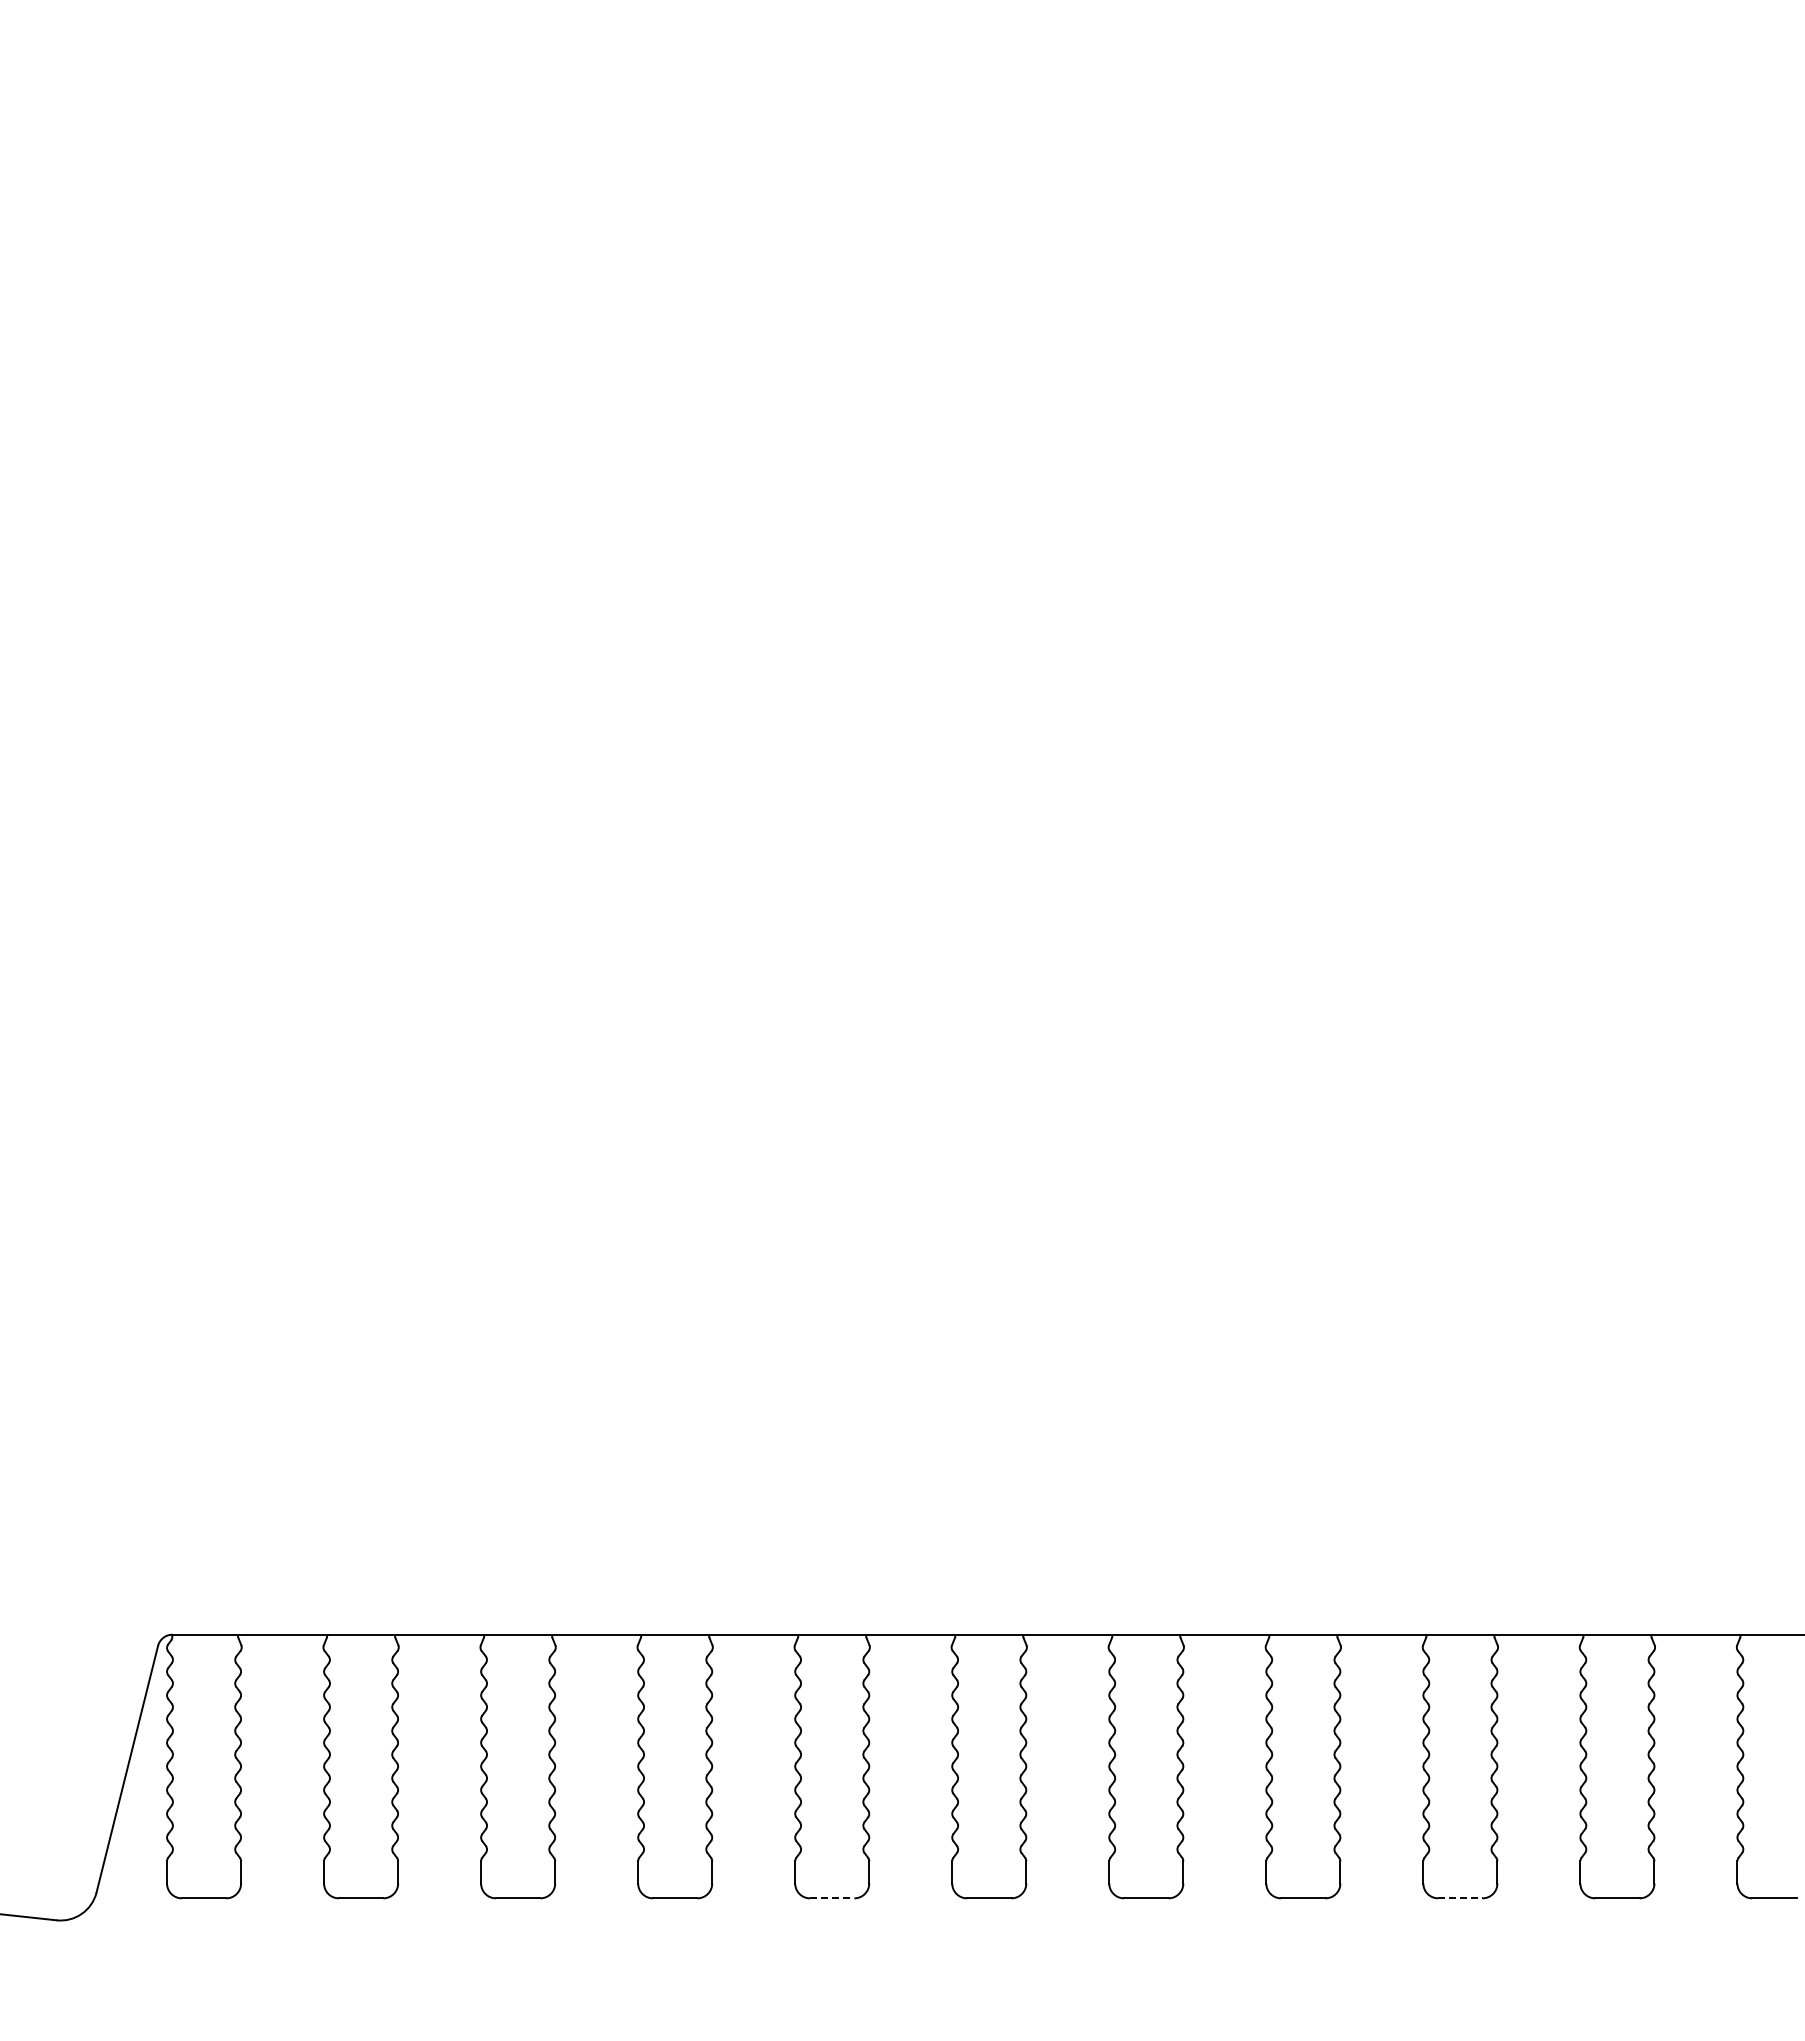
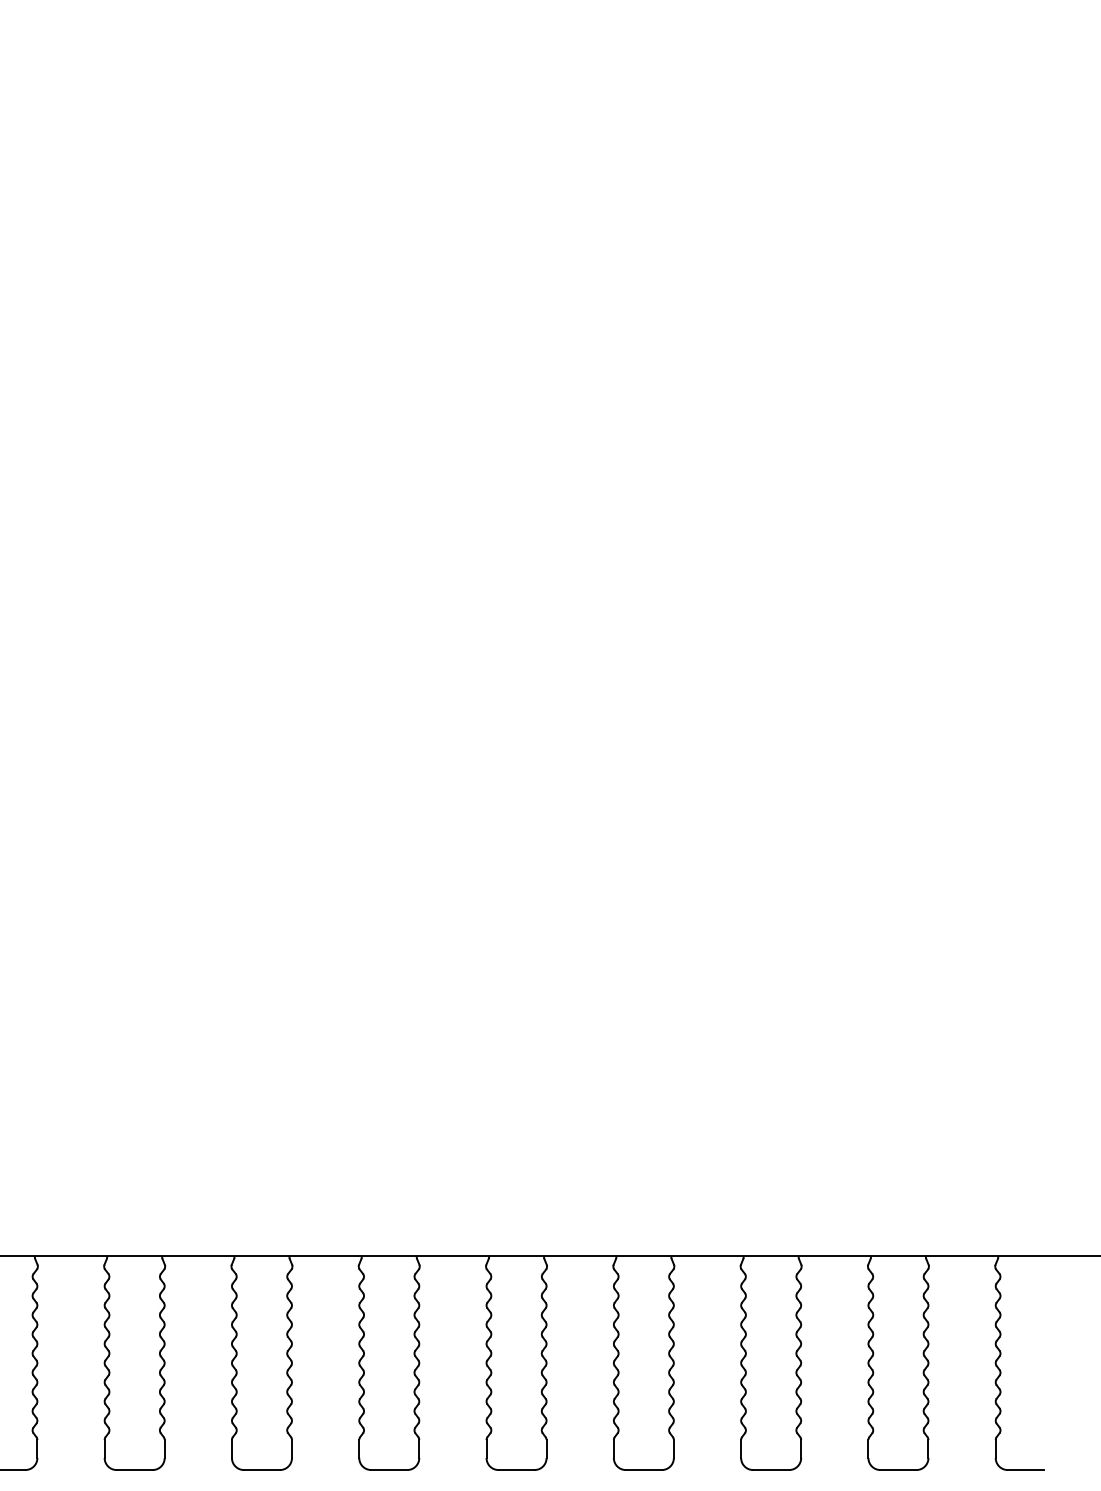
line: (832, 1898) -> (262, 1470), dashed -> solid
line: (1460, 1898) -> (771, 1470), dashed -> solid

